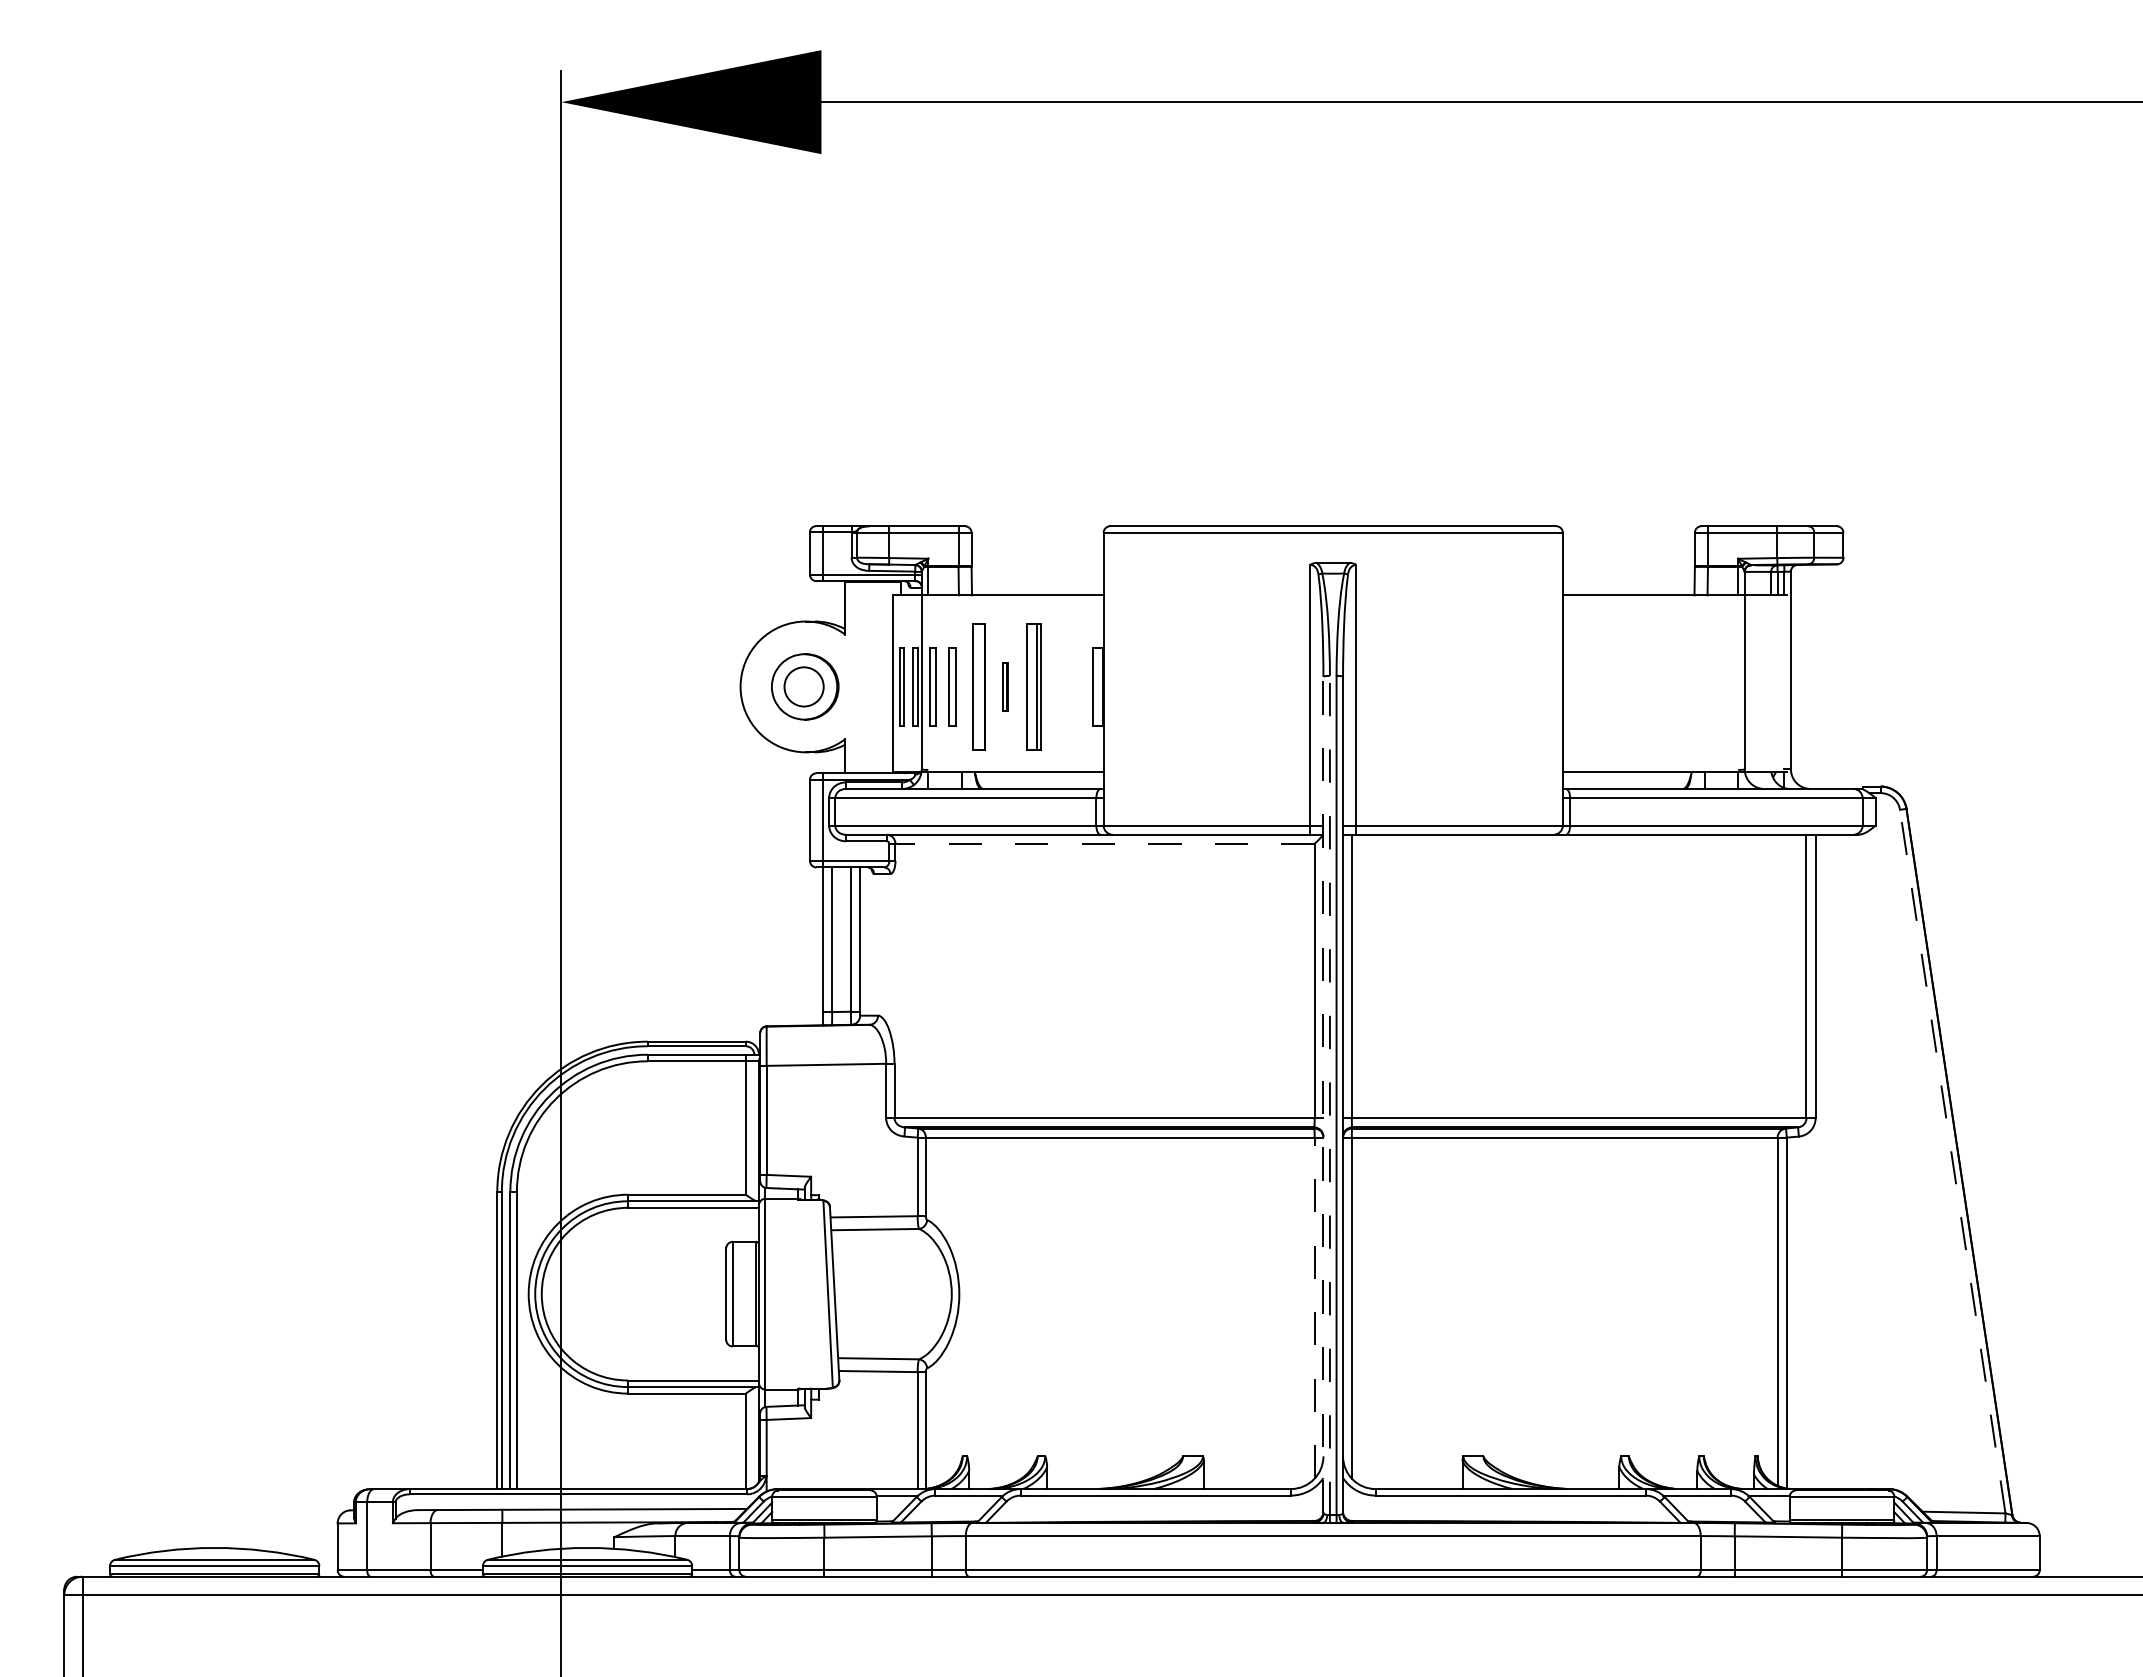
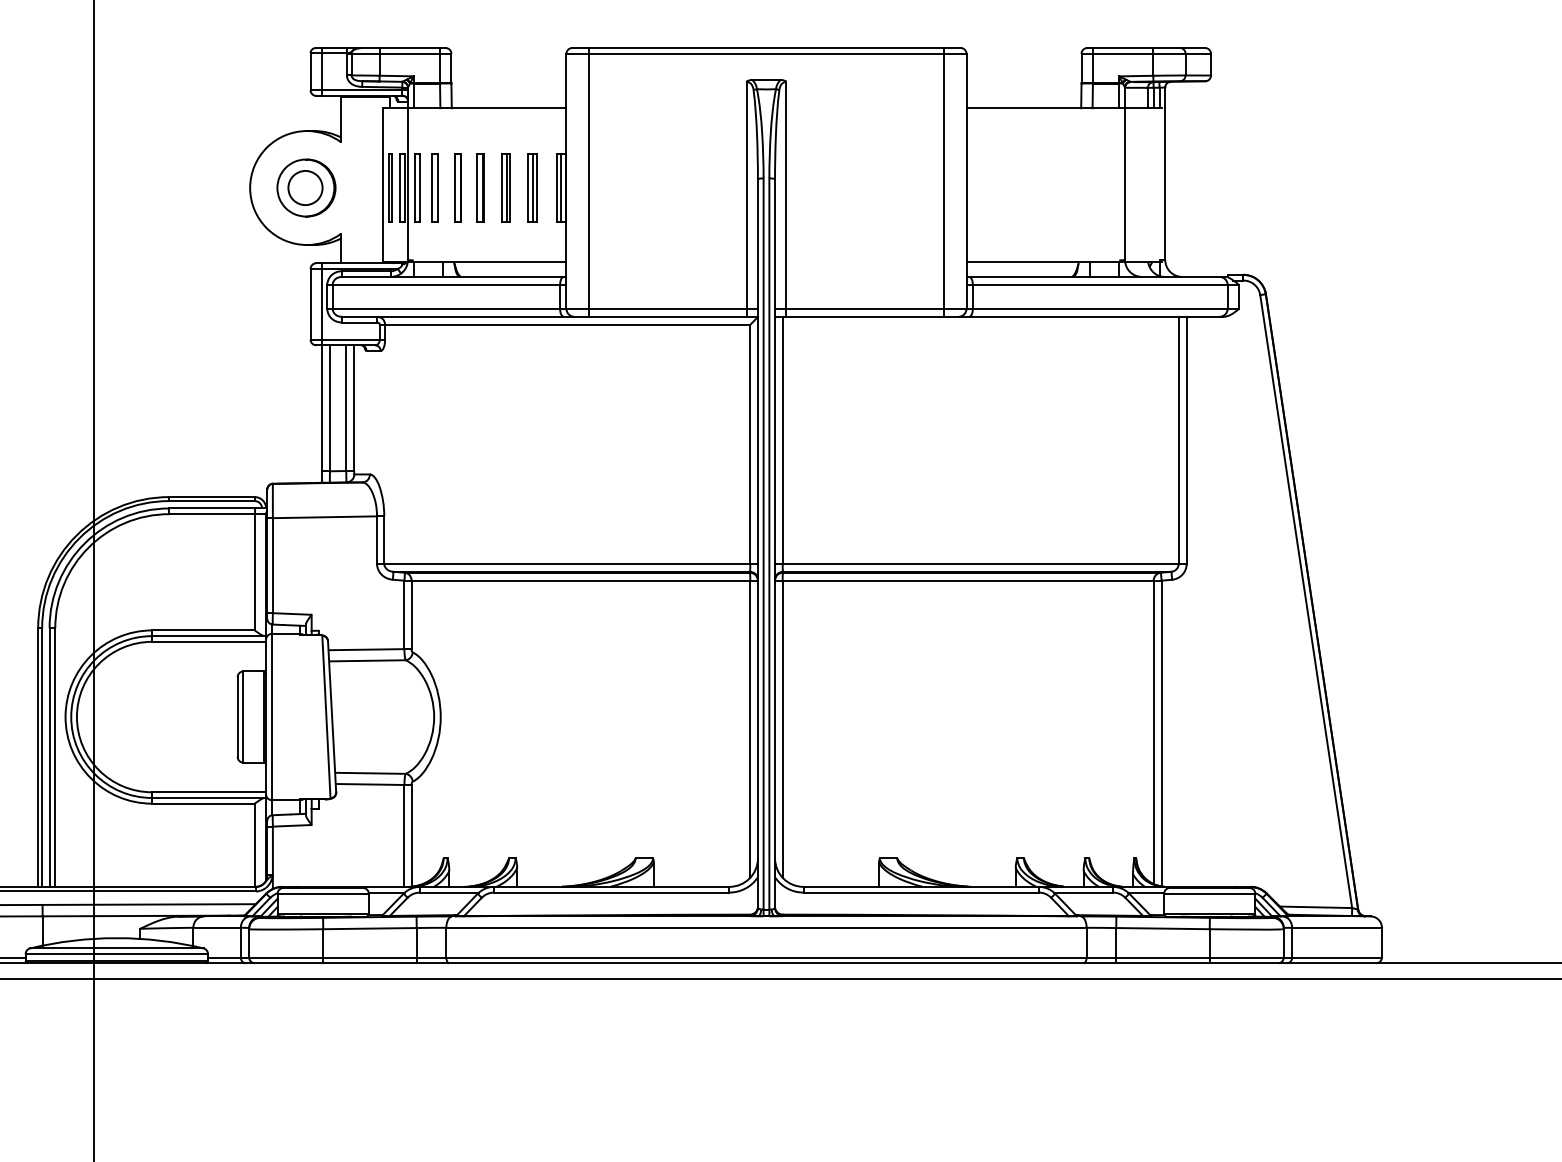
line: (1129, 680) -> (588, 182), added
line: (1536, 680) -> (943, 182), added
part: (978, 686) -> (457, 187), size x0.62
part: (1004, 686) -> (480, 187), size x1.67
part: (1033, 686) -> (505, 187), size x0.62
part: (1064, 686) -> (532, 187), added
line: (1097, 686) -> (561, 187), added
line: (1102, 843) -> (565, 324), dashed -> solid
line: (1323, 1094) -> (757, 543), dashed -> solid
line: (1329, 1095) -> (763, 543), dashed -> solid
line: (1952, 1161) -> (1305, 601), dashed -> solid
line: (1314, 1308) -> (750, 729), dashed -> solid

